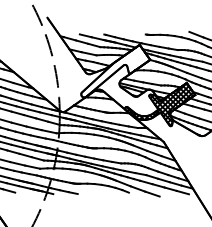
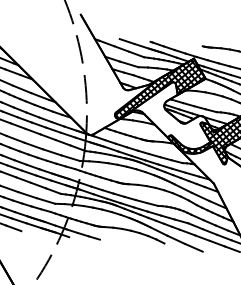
hatch: (115, 71) -> (160, 89), added

